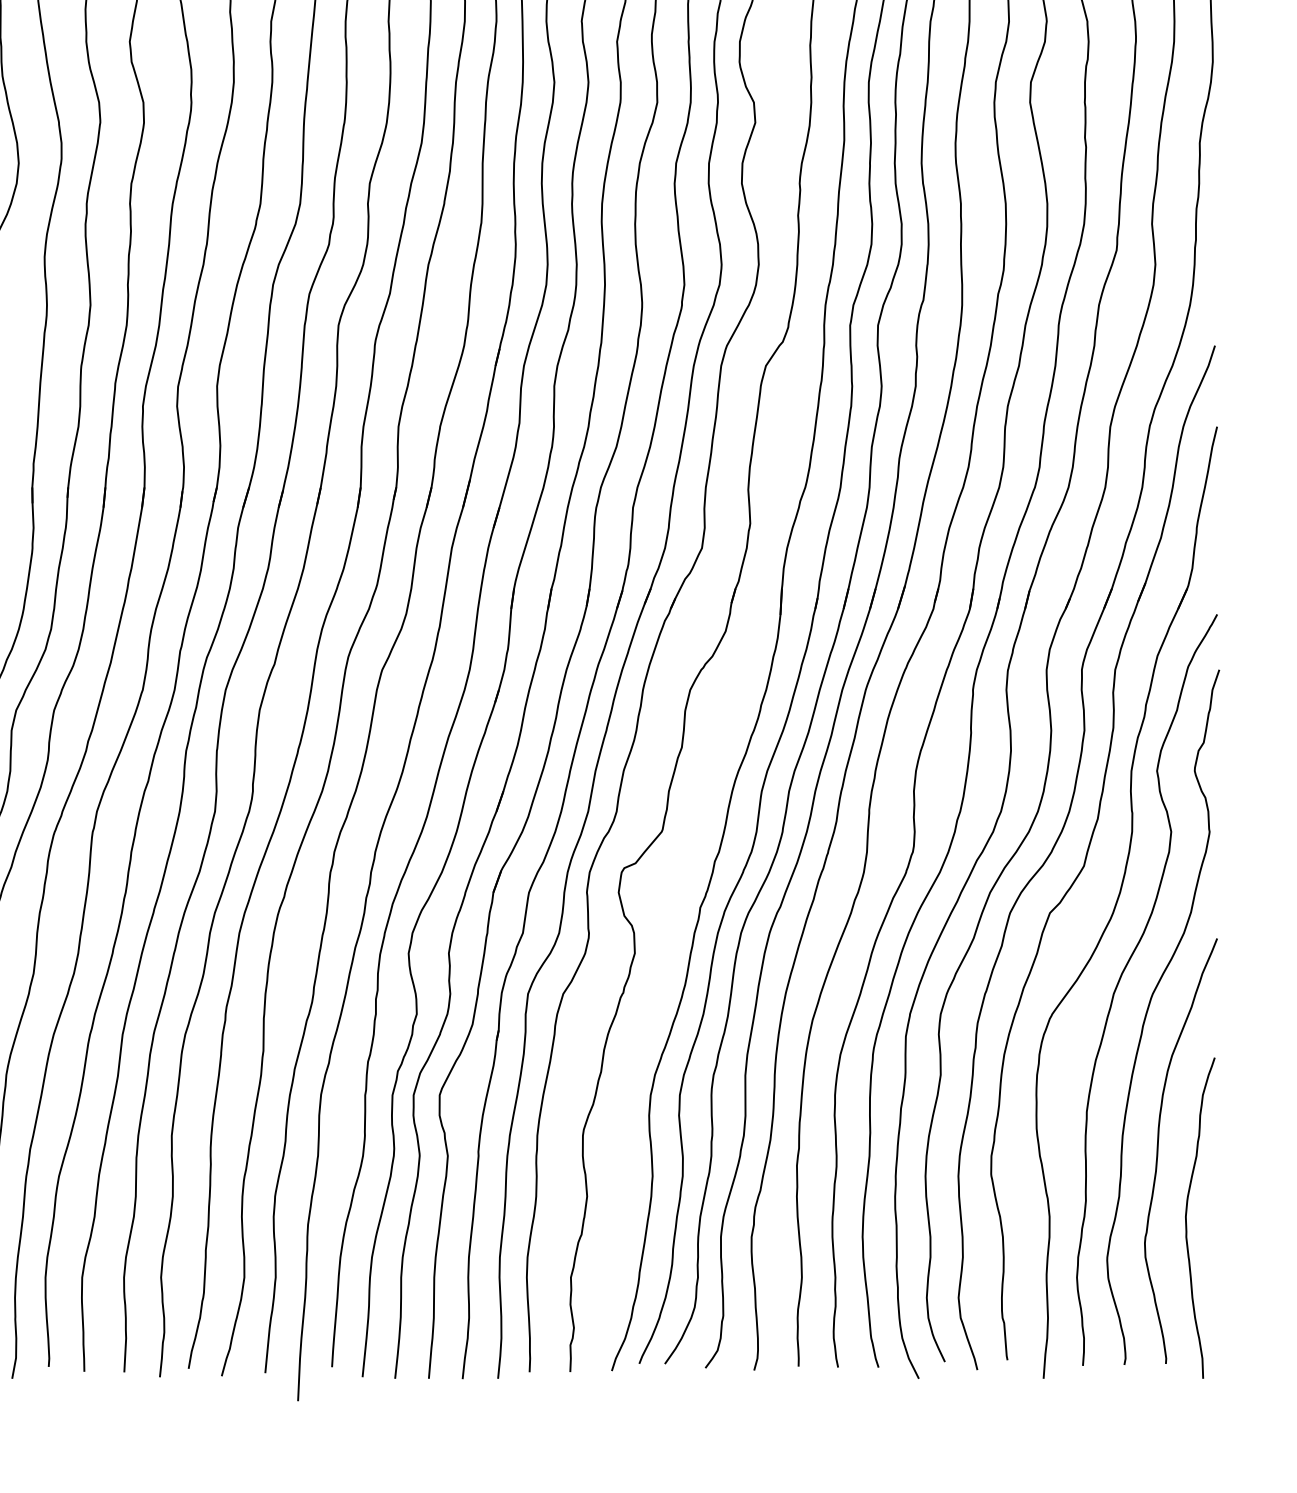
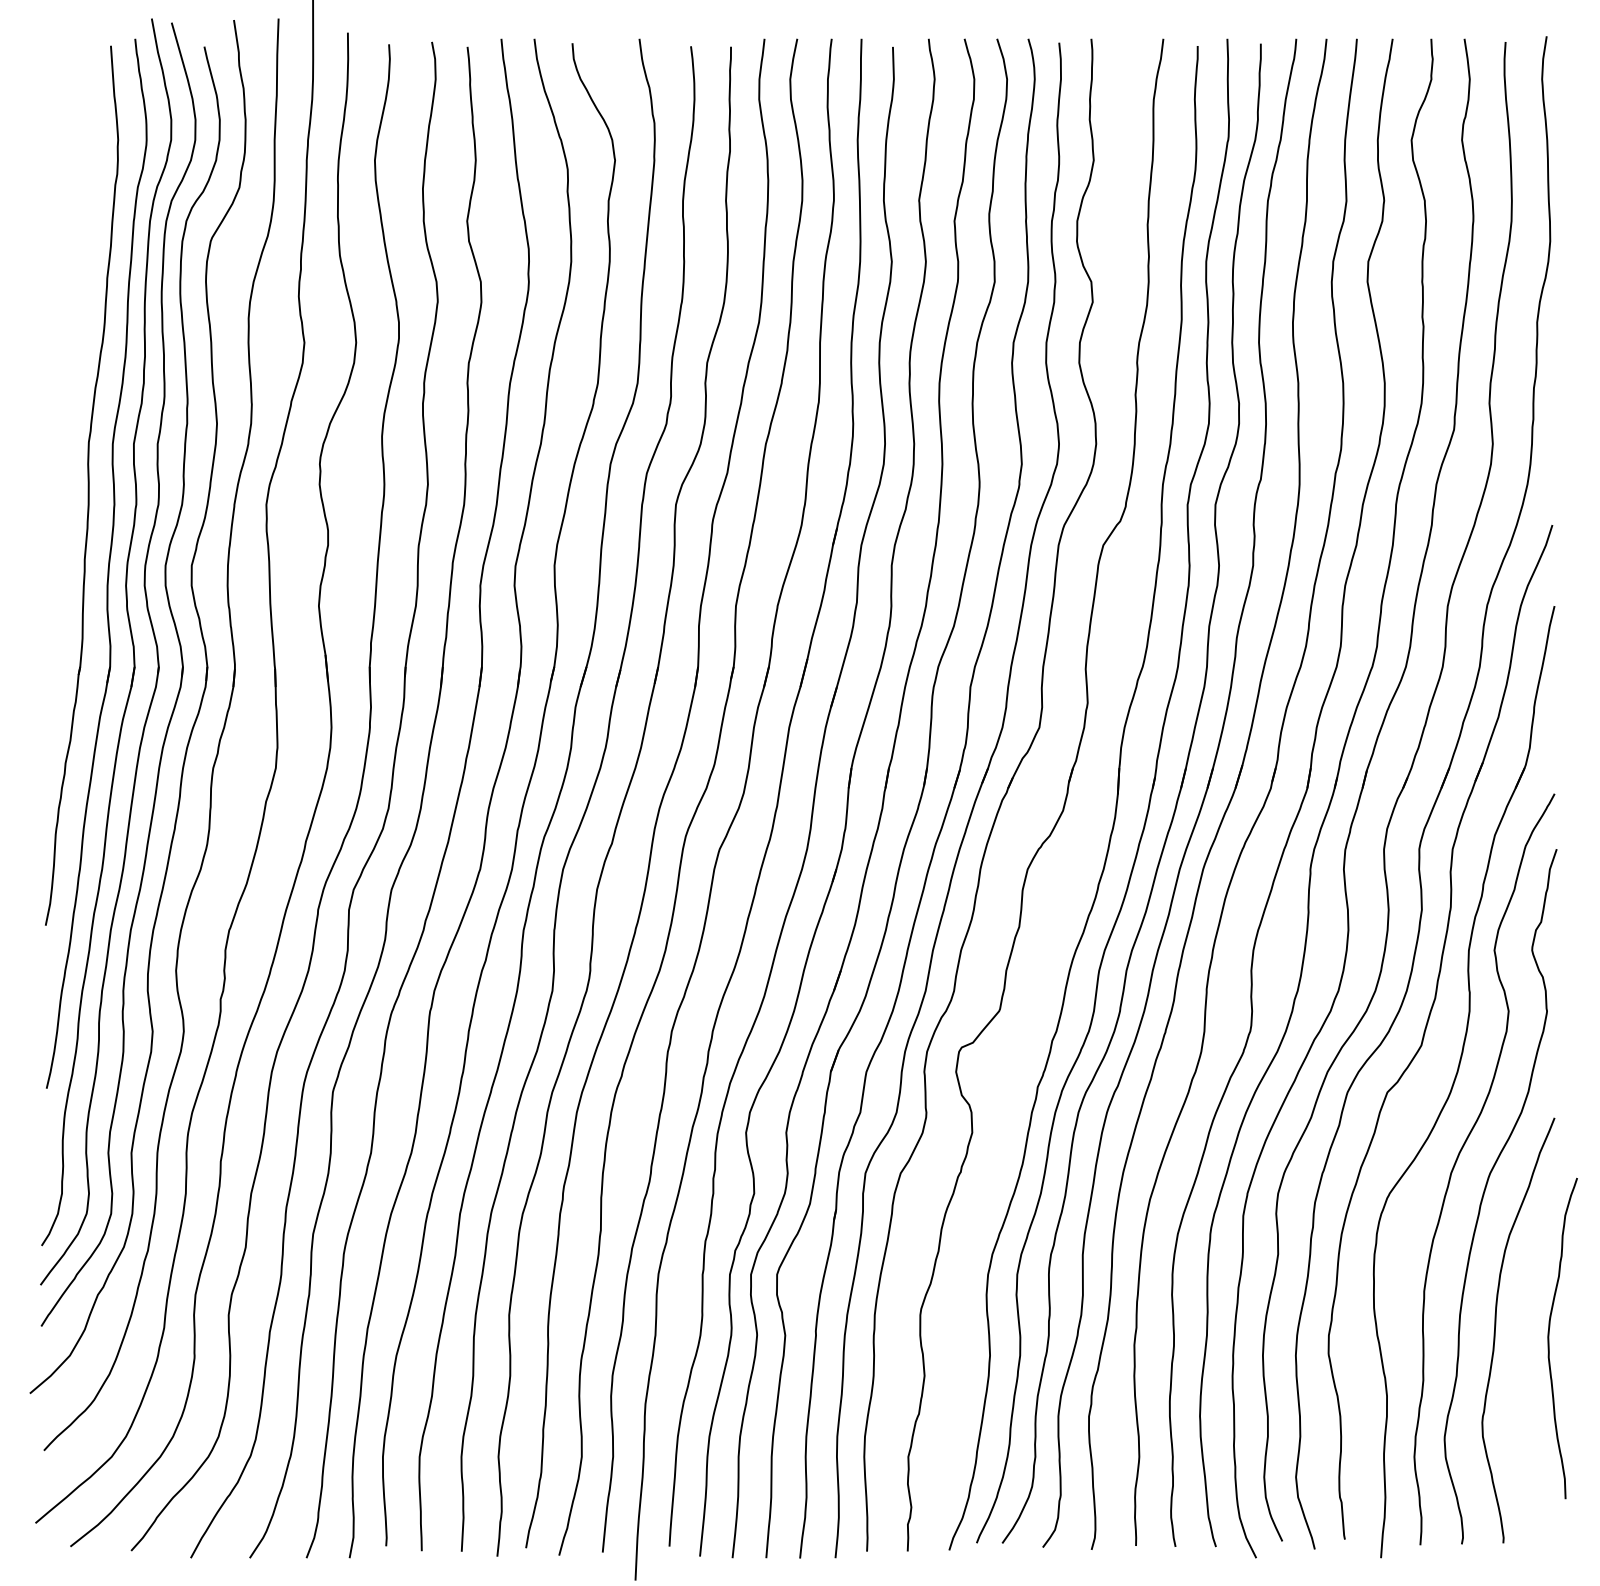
curve: (1187, 1218) -> (1549, 1338), moved

